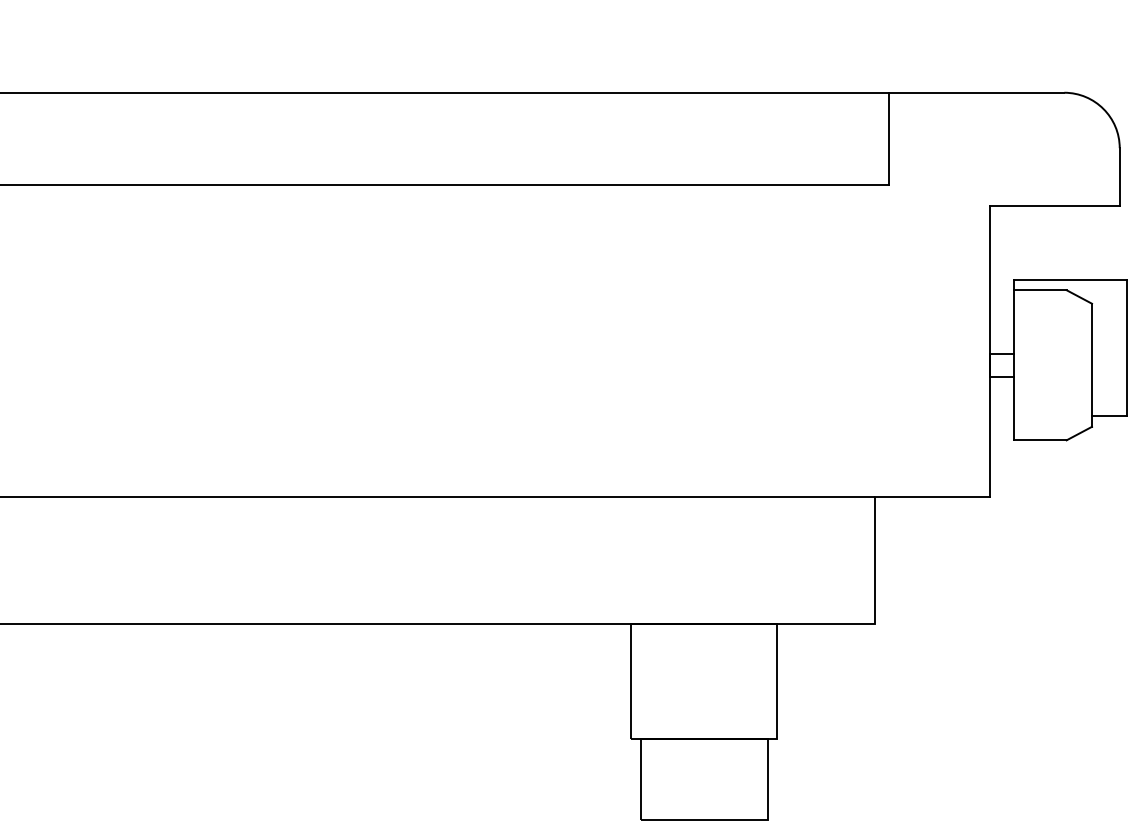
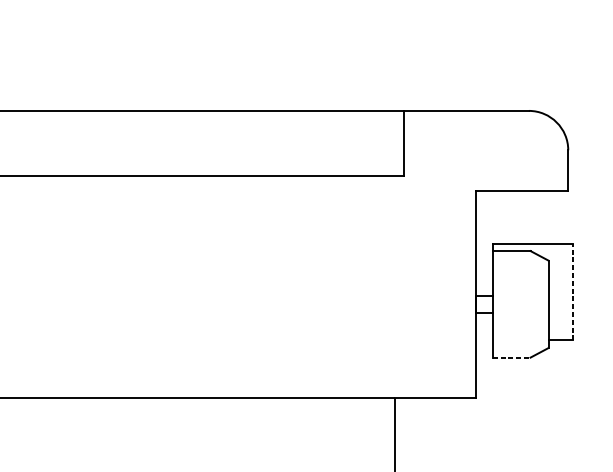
line: (1126, 347) -> (573, 291), solid -> dashed
line: (1040, 440) -> (512, 357), solid -> dashed

